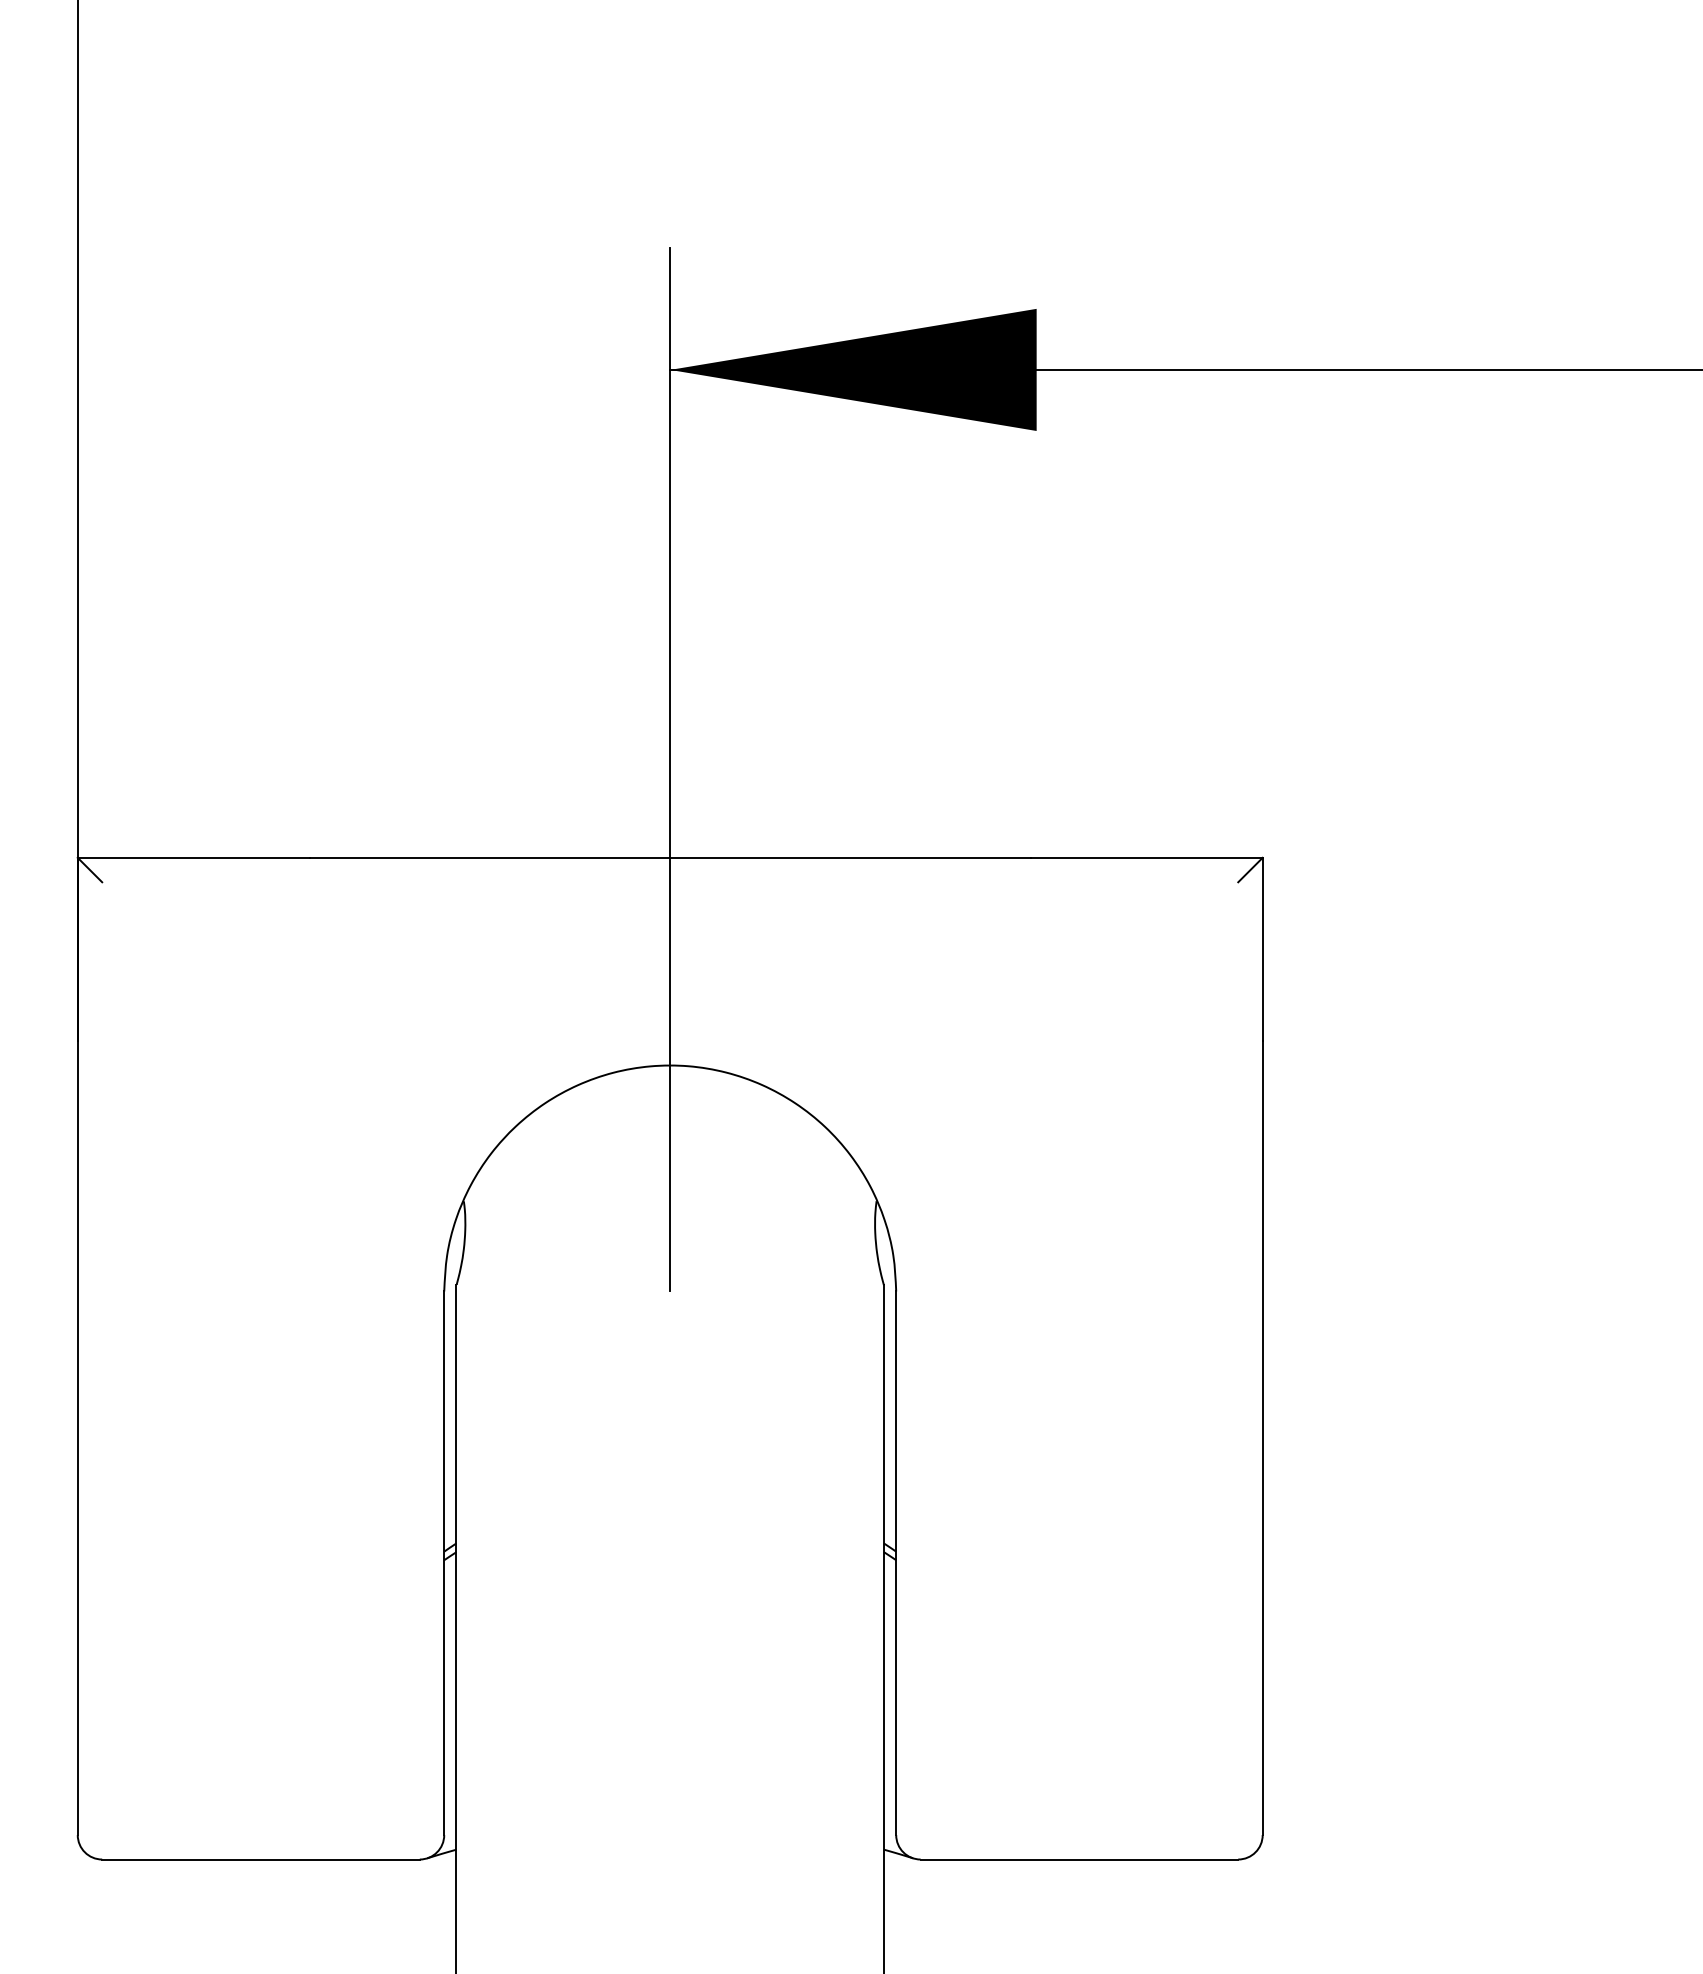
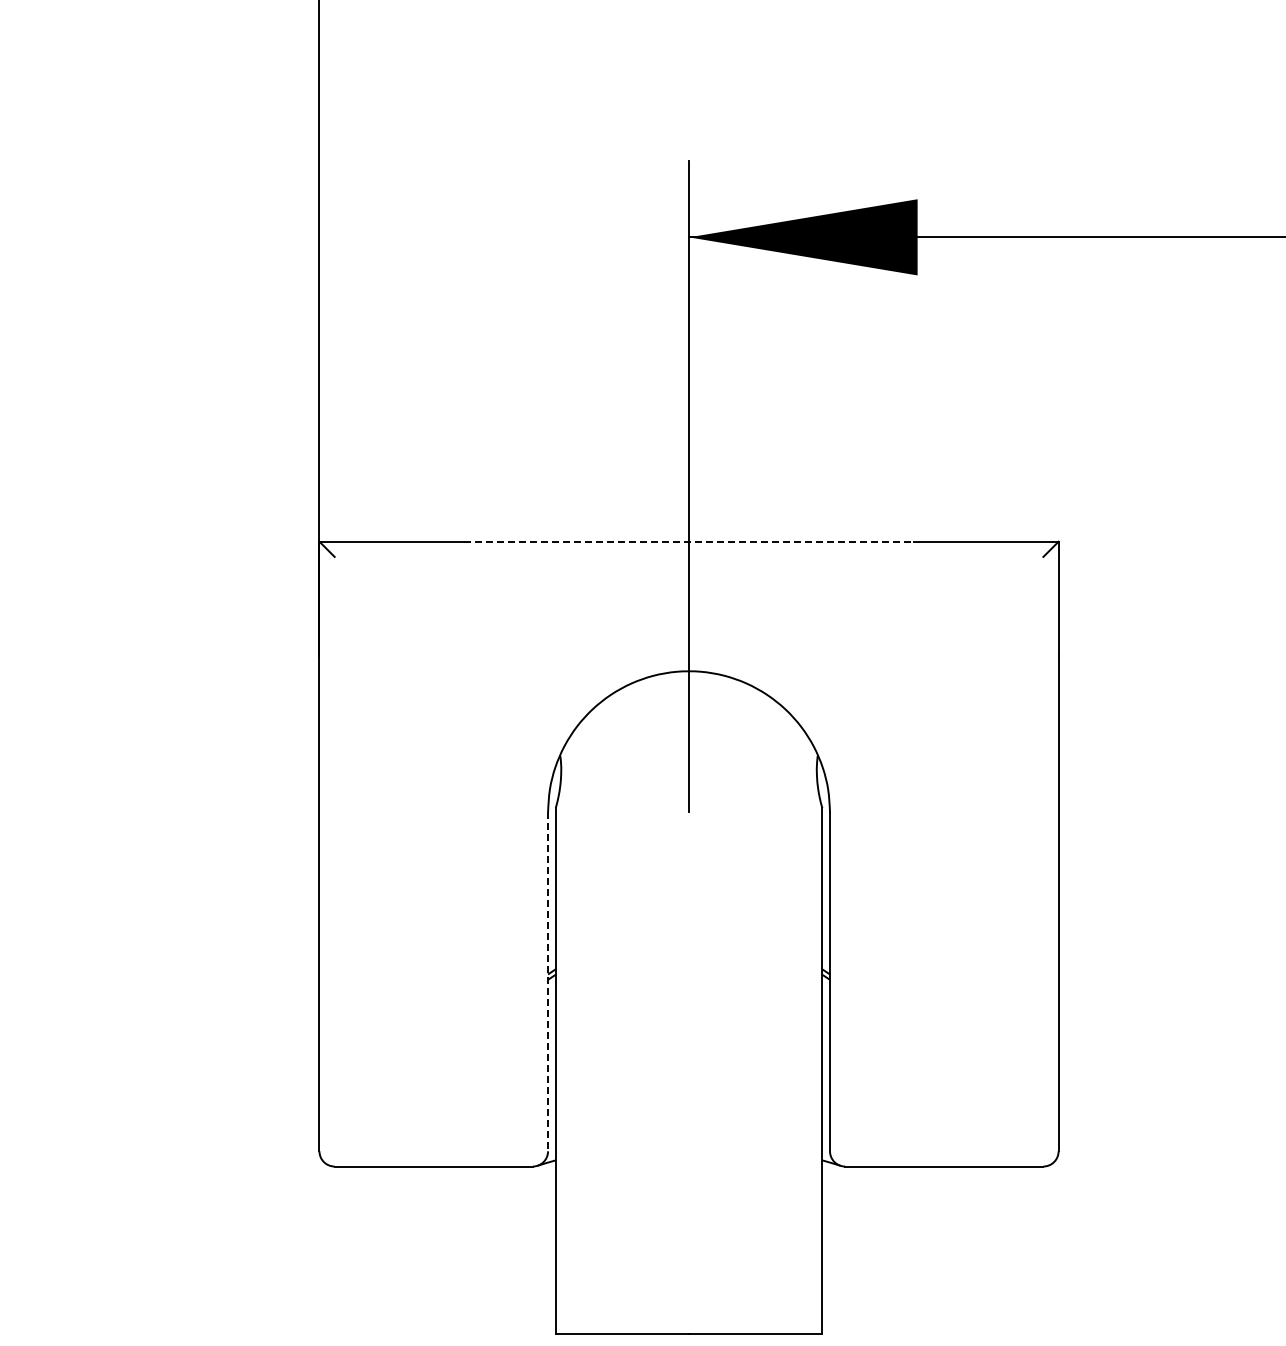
line: (670, 857) -> (689, 541), solid -> dashed
line: (444, 1562) -> (548, 981), solid -> dashed

